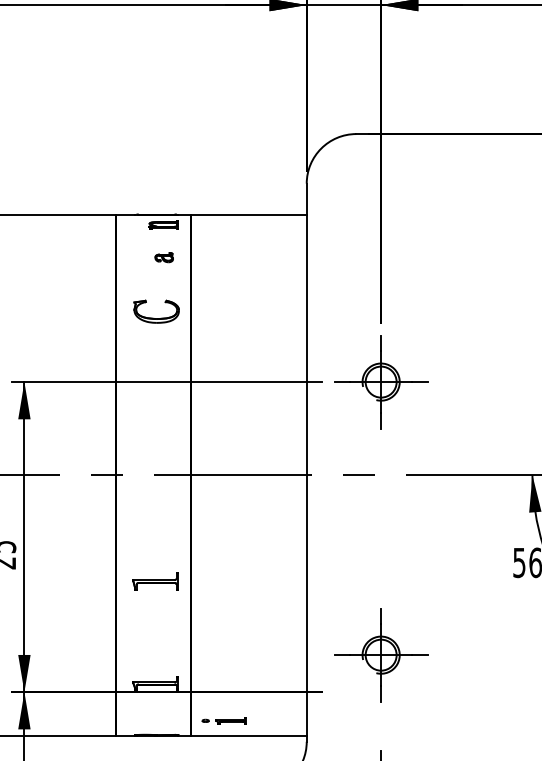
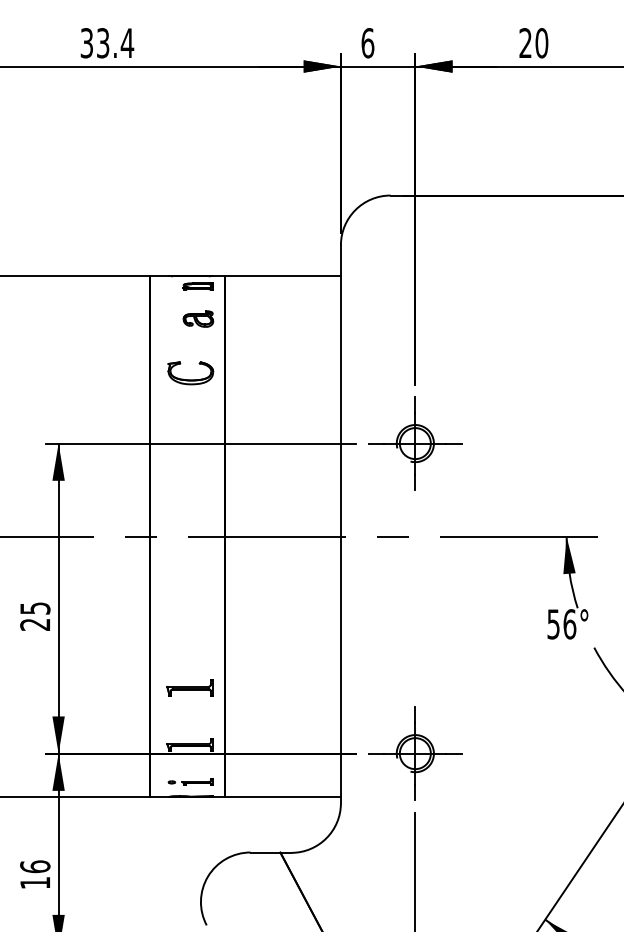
part: (164, 257) -> (198, 318), size x1.67
part: (155, 581) -> (189, 687), moved
part: (381, 655) -> (415, 753), moved
part: (224, 720) -> (190, 781), moved

